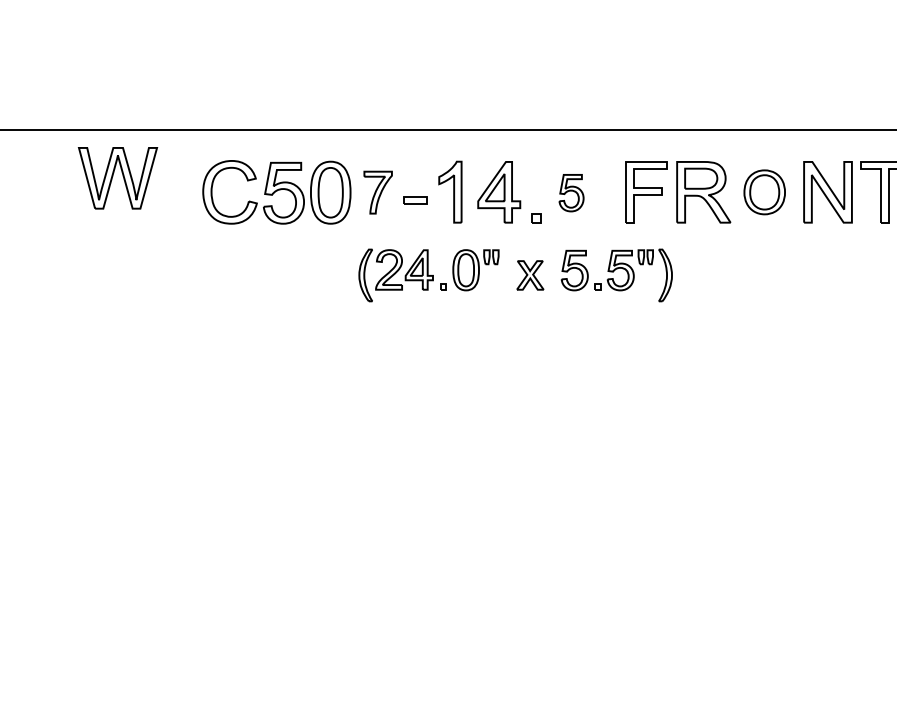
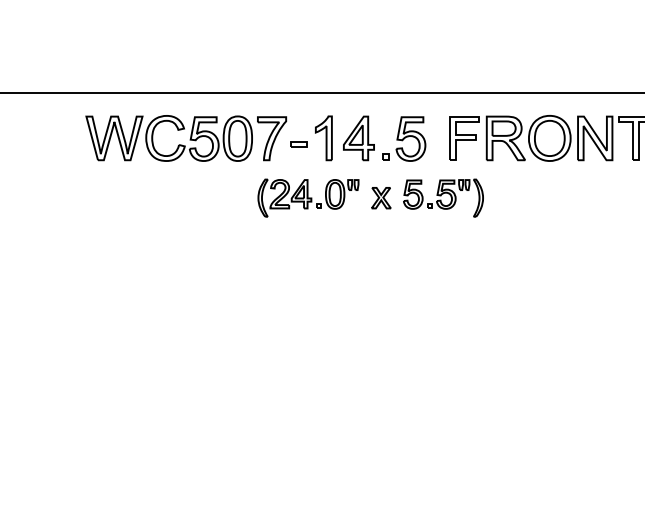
part: (117, 178) -> (114, 138), moved
part: (377, 192) -> (271, 138), size x1.43
part: (571, 192) -> (410, 138), size x1.67
part: (764, 192) -> (549, 138), size x1.43

